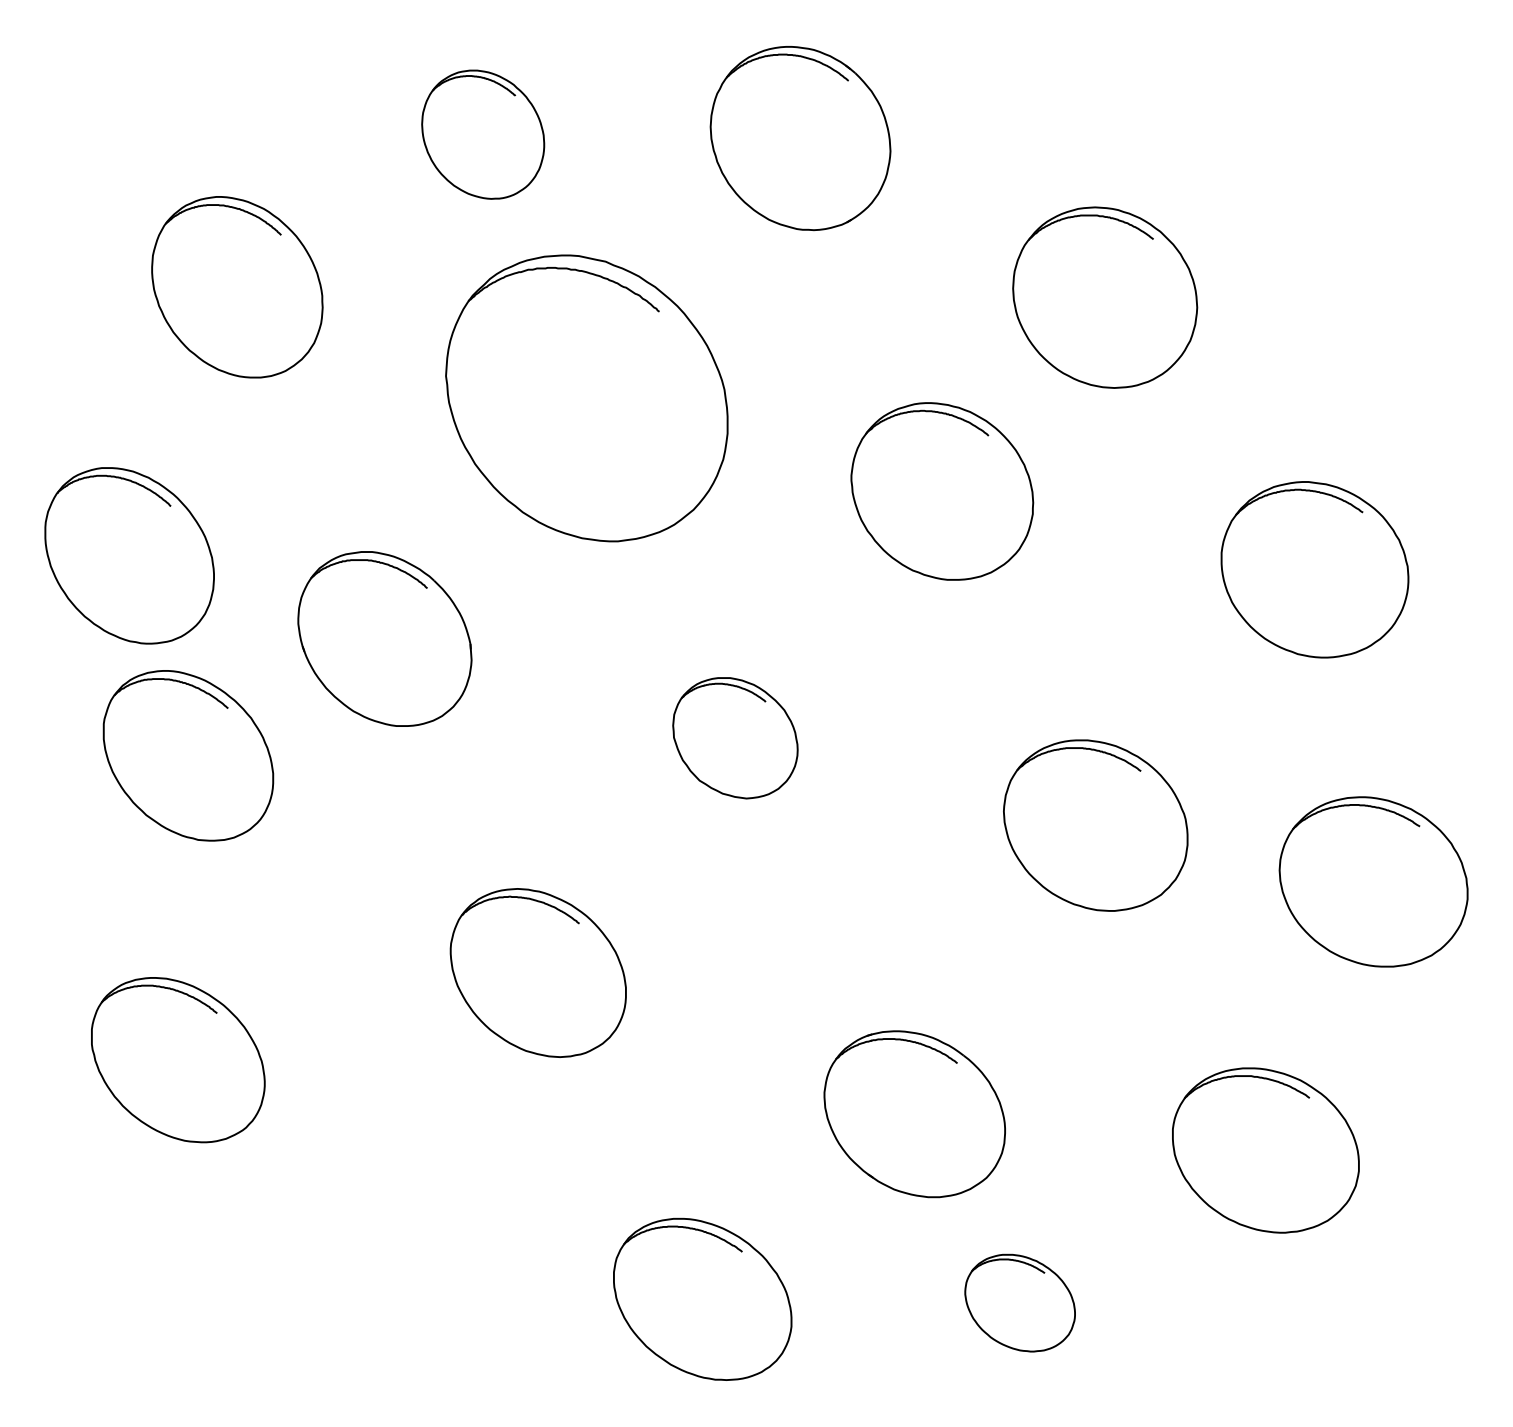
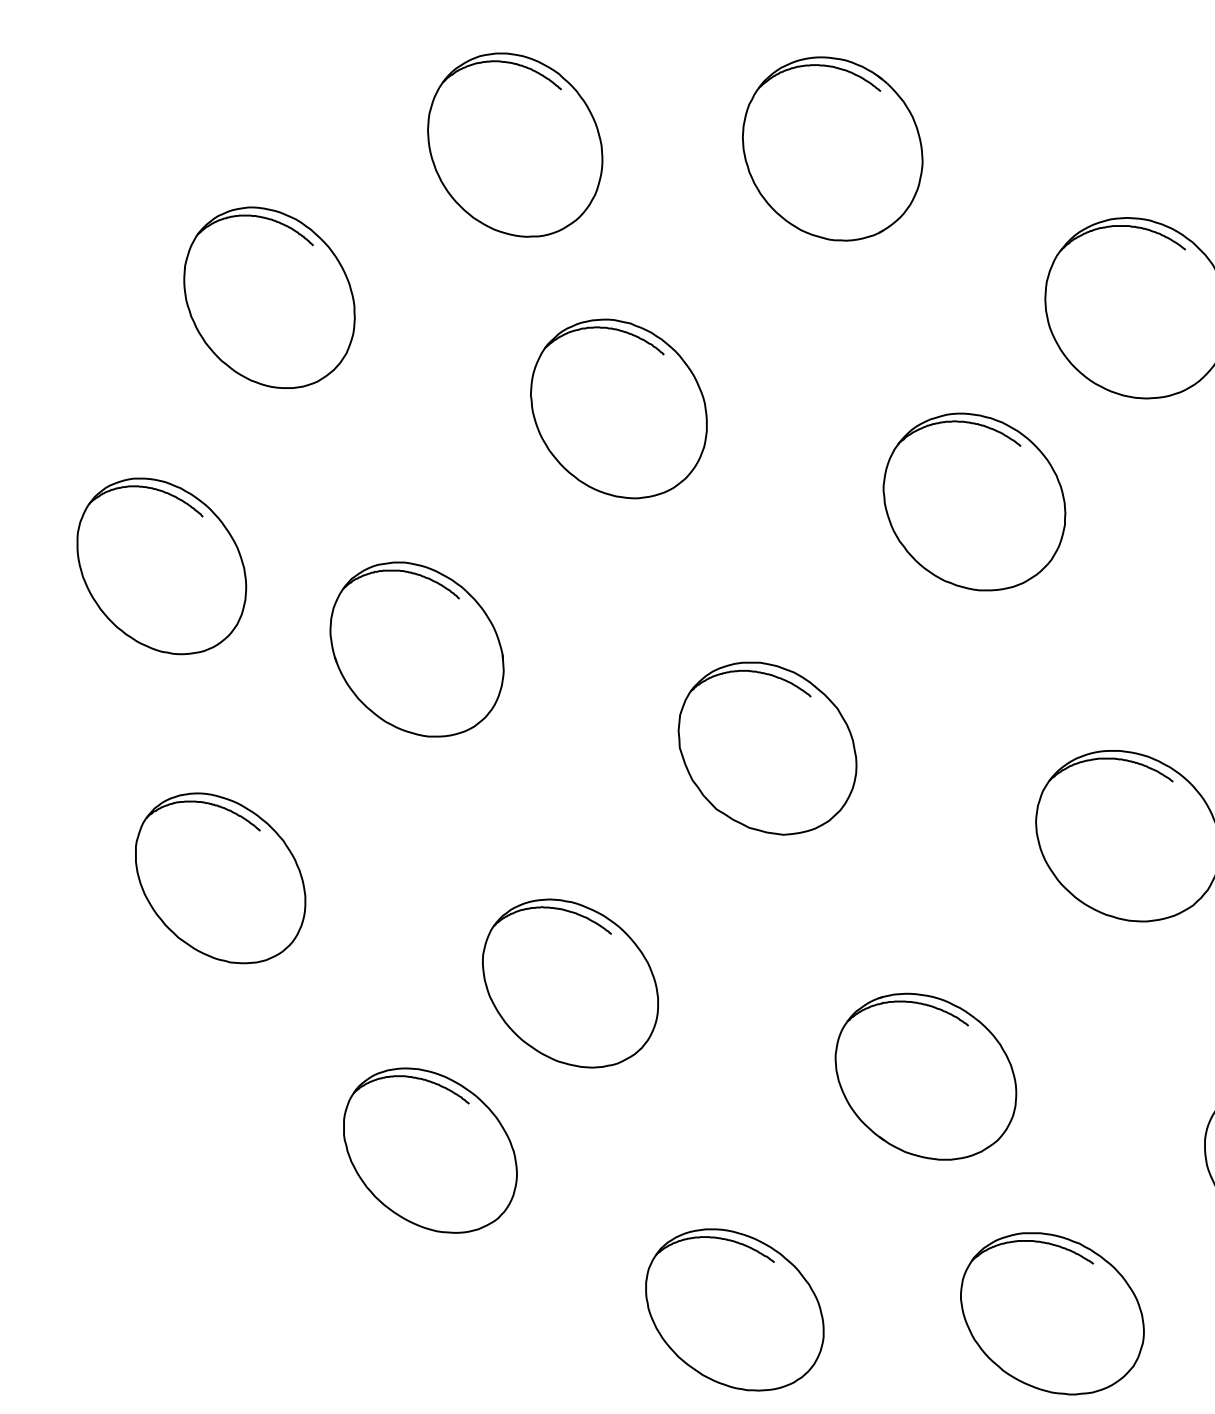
part: (483, 134) -> (515, 145), size x1.43
part: (586, 398) -> (618, 409), size x0.62
part: (735, 738) -> (767, 749), size x1.43
part: (188, 755) -> (220, 878), moved
part: (178, 1060) -> (430, 1151), moved
part: (914, 1114) -> (925, 1077), moved
part: (1019, 1302) -> (1051, 1313), size x1.67

